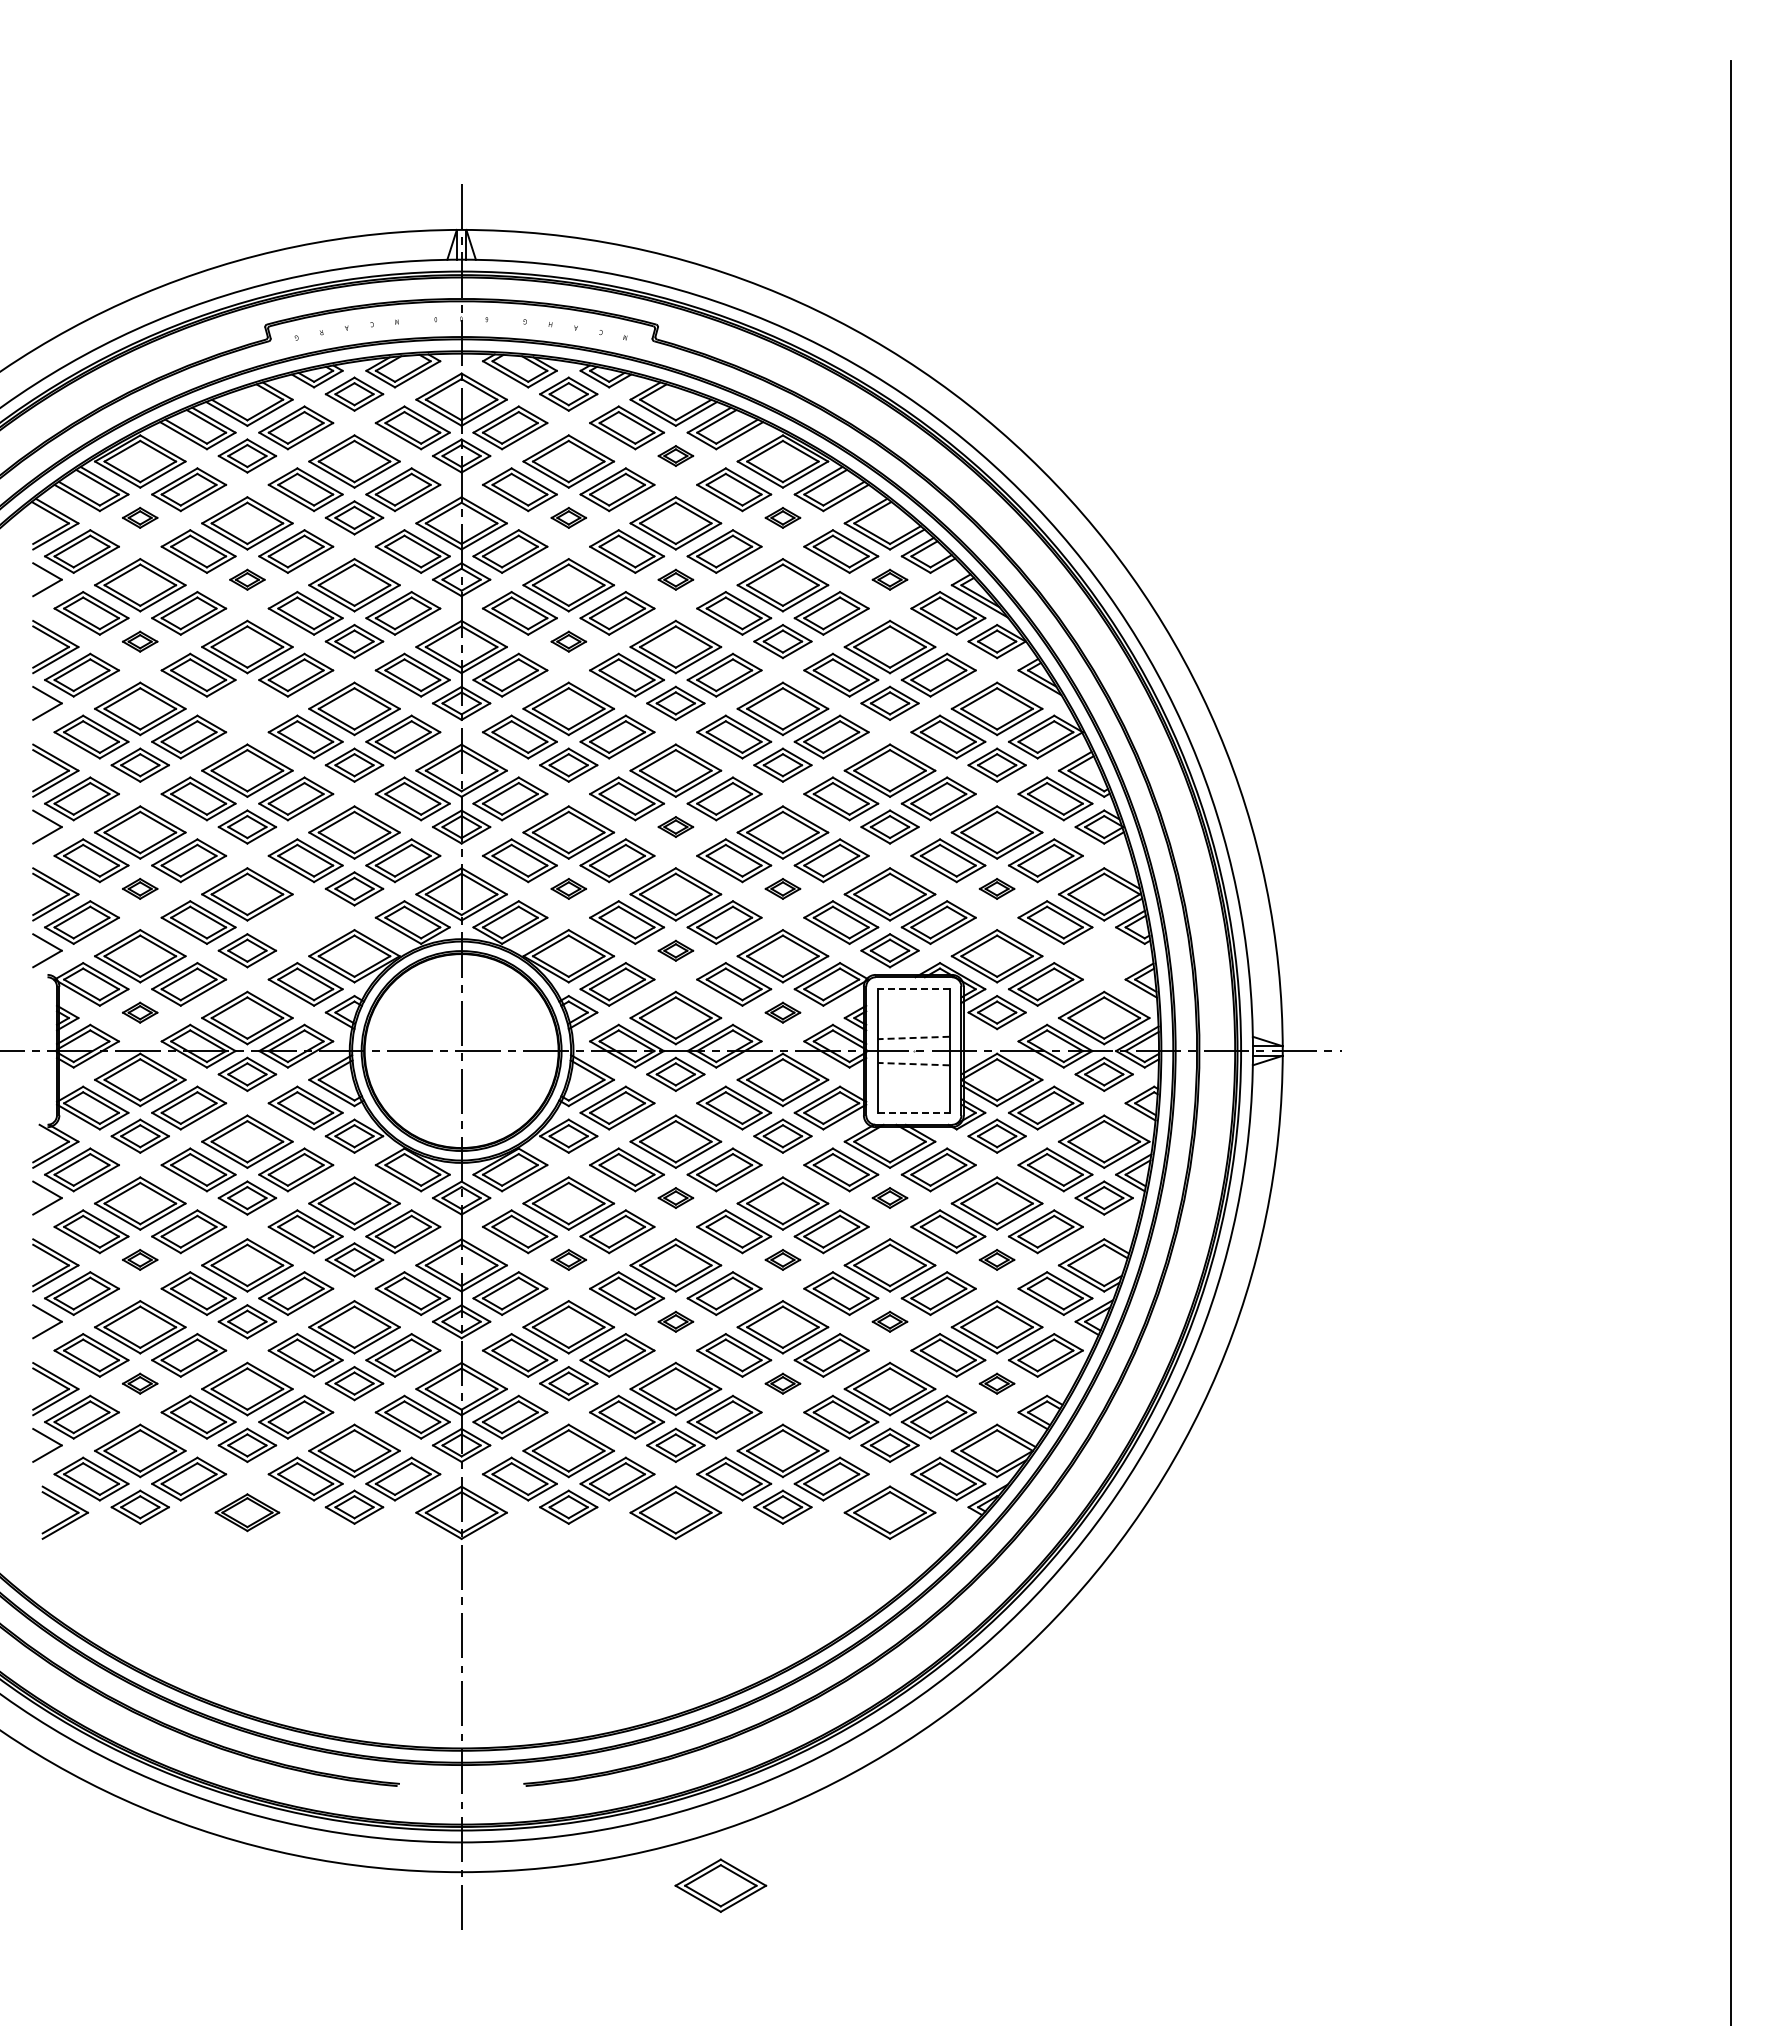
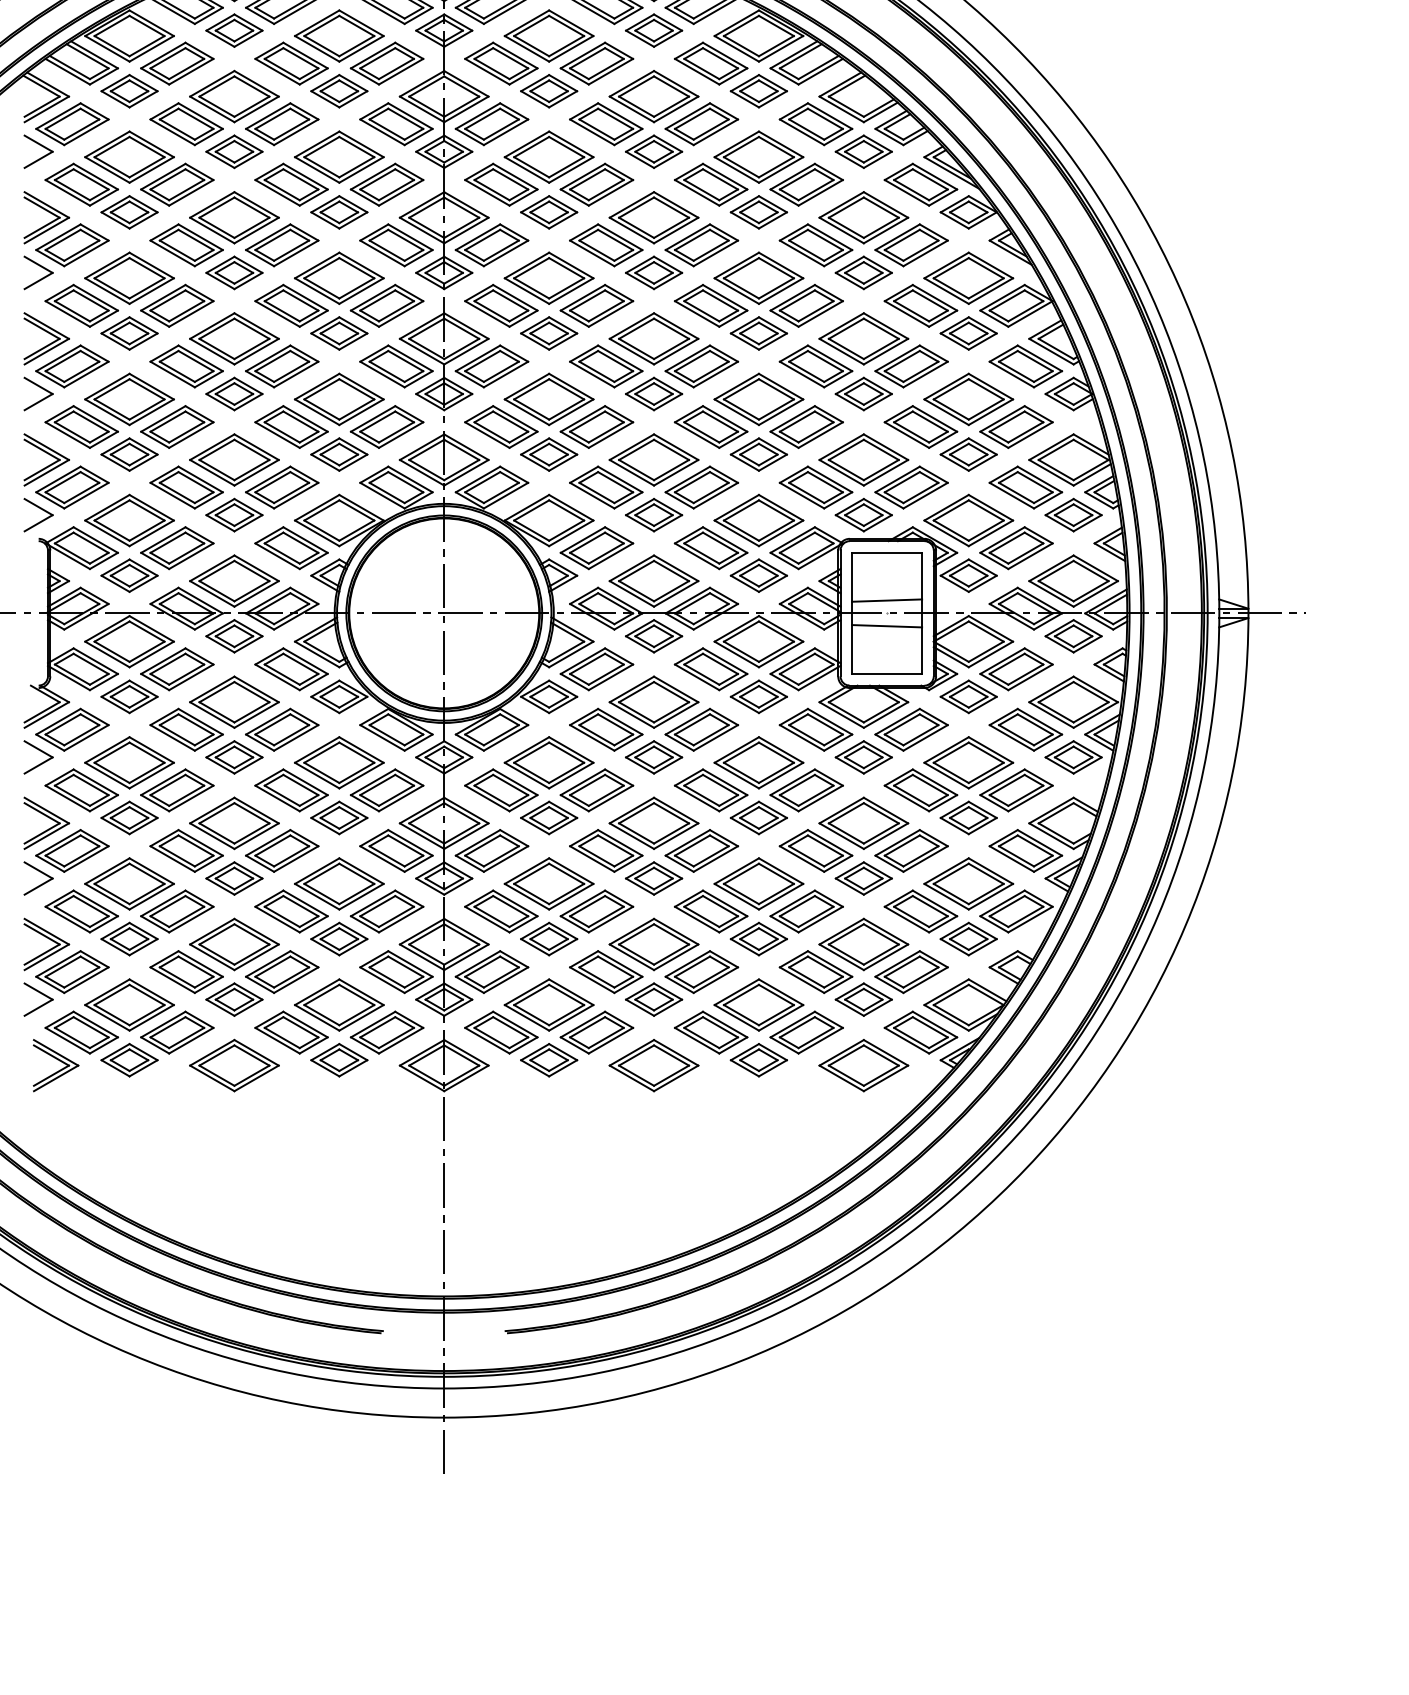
part: (675, 455) -> (653, 30), size x1.67
part: (139, 517) -> (128, 90), size x1.67
part: (568, 517) -> (548, 90), size x1.67
part: (782, 517) -> (758, 90), size x1.67
part: (247, 579) -> (234, 151), size x1.67
part: (675, 579) -> (653, 151), size x1.67
part: (889, 579) -> (863, 151), size x1.67
part: (139, 641) -> (128, 212), size x1.67
part: (568, 641) -> (548, 212), size x1.67
part: (247, 702) -> (234, 272), added
part: (675, 826) -> (653, 393), size x1.67
part: (139, 888) -> (128, 454), size x1.67
part: (568, 888) -> (548, 454), size x1.67
part: (782, 888) -> (758, 454), size x1.67
part: (996, 888) -> (968, 454), size x1.67
part: (296, 922) -> (282, 487), added
part: (675, 950) -> (653, 514), size x1.67
part: (1103, 950) -> (1072, 514), added
line: (913, 989) -> (886, 553), dashed -> solid
part: (139, 1012) -> (128, 575), size x1.67
part: (782, 1012) -> (758, 575), size x1.67
line: (913, 1037) -> (886, 600), dashed -> solid
line: (913, 1064) -> (886, 626), dashed -> solid
line: (913, 1112) -> (886, 673), dashed -> solid
part: (675, 1197) -> (653, 756), size x1.67
part: (889, 1197) -> (863, 756), size x1.67
part: (139, 1259) -> (128, 817), size x1.67
part: (568, 1259) -> (548, 817), size x1.67
part: (782, 1259) -> (758, 817), size x1.67
part: (996, 1259) -> (968, 817), size x1.67
part: (675, 1321) -> (653, 878), size x1.67
part: (889, 1321) -> (863, 878), size x1.67
part: (139, 1383) -> (128, 939), size x1.67
part: (782, 1383) -> (758, 939), size x1.67
part: (996, 1383) -> (968, 939), size x1.67
part: (247, 1512) -> (234, 1065), size x1.43
part: (720, 1885) -> (697, 1430), removed

